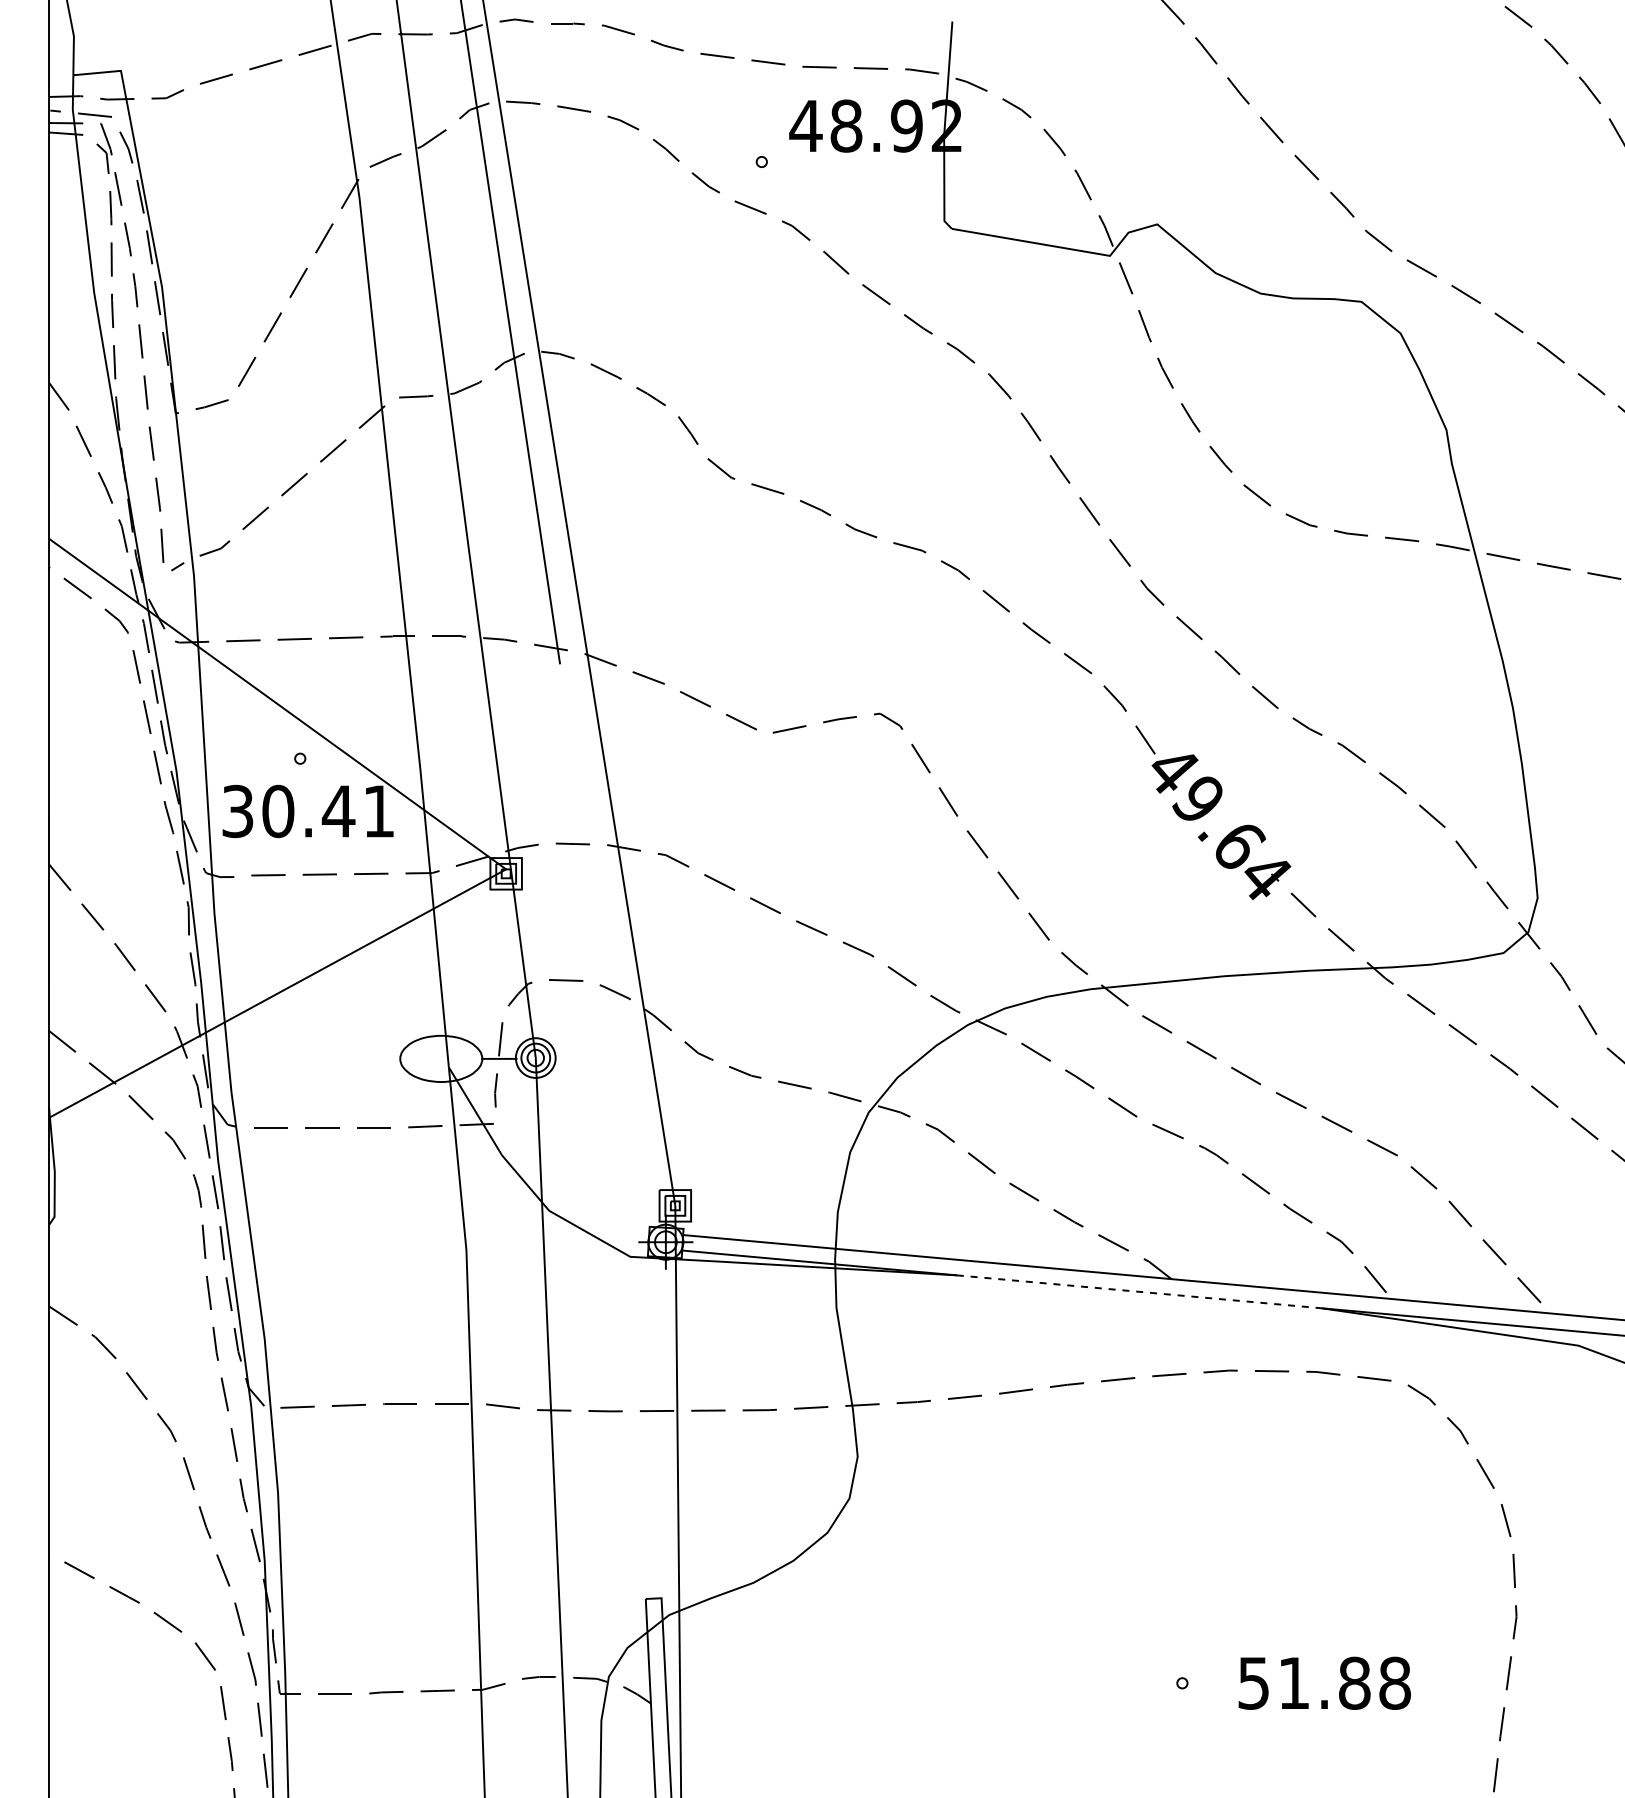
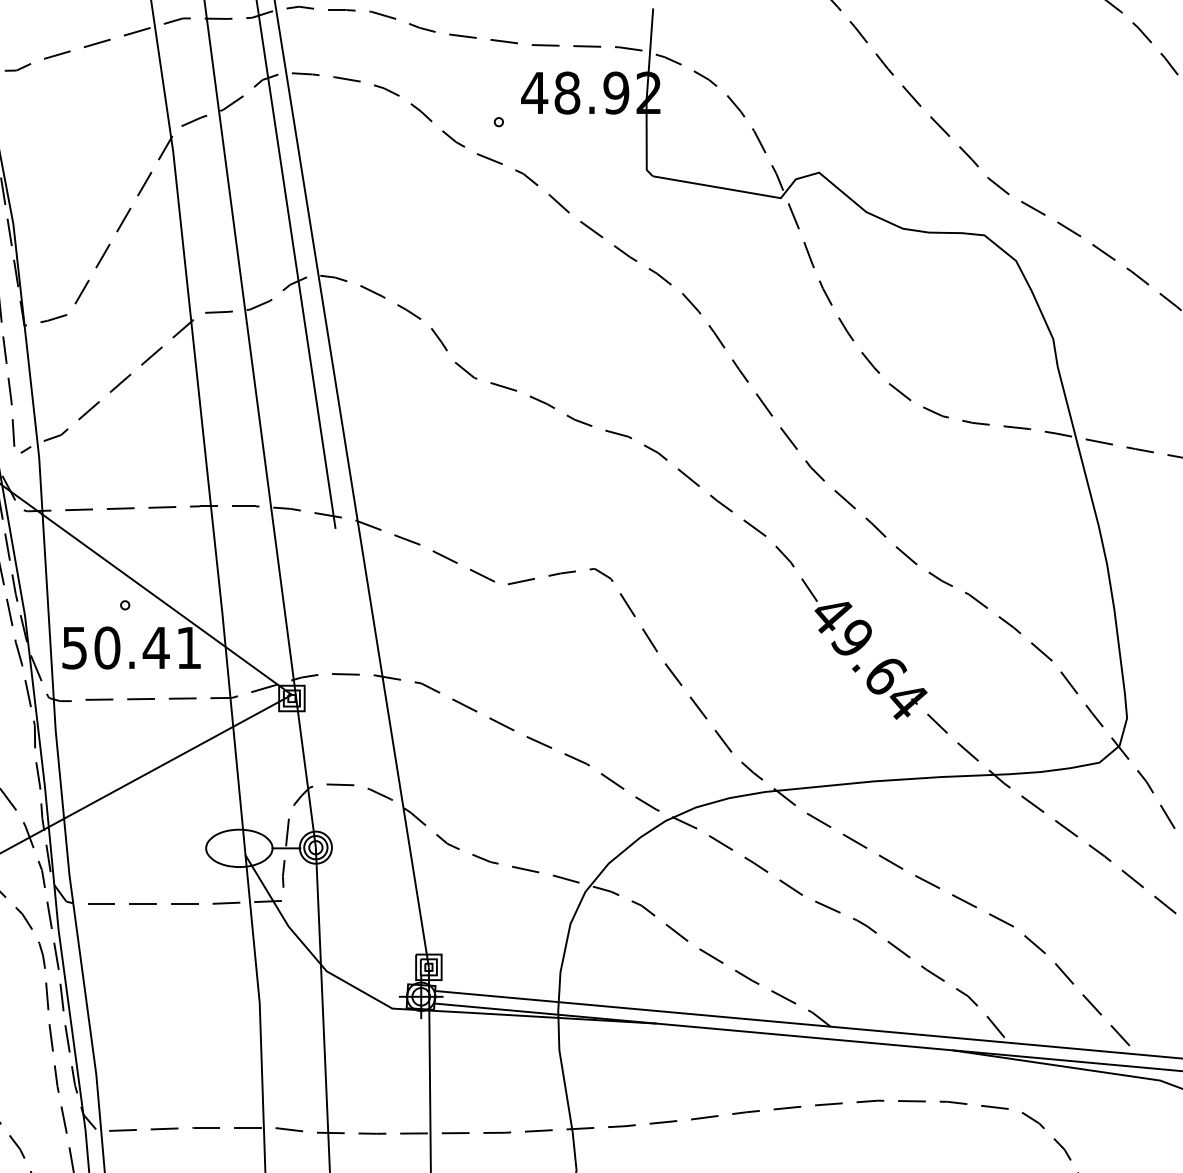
text: (238, 810) -> (75, 647), 30.41 -> 50.41
line: (1139, 1291) -> (804, 1036), dashed -> solid

